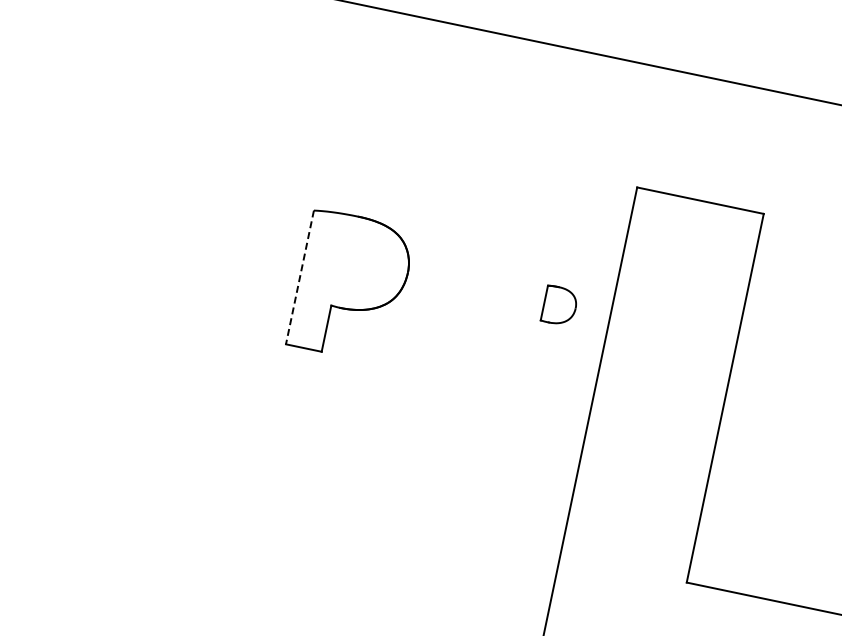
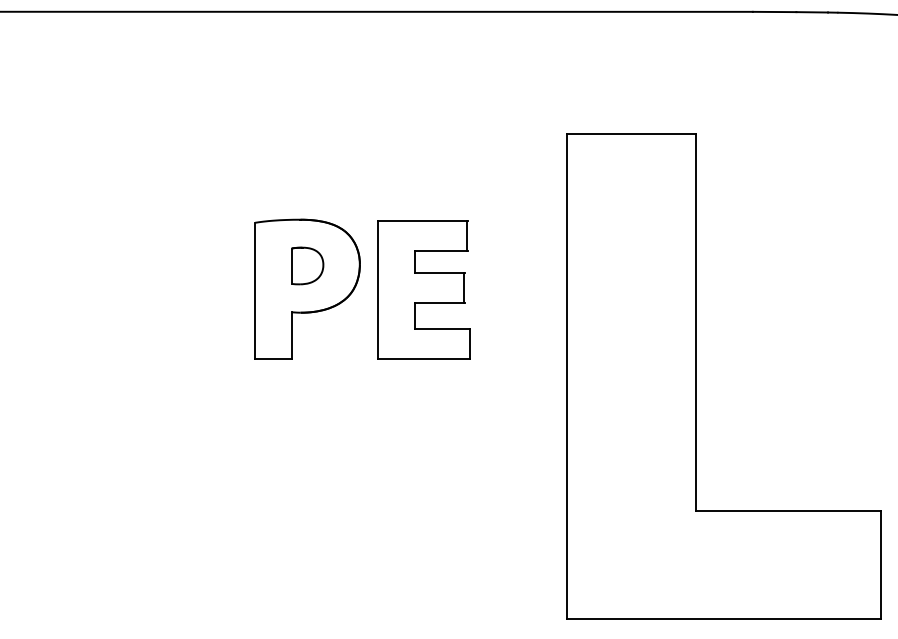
line: (300, 277) -> (255, 291), dashed -> solid
part: (560, 305) -> (307, 265), moved
part: (465, 310) -> (423, 289), added

